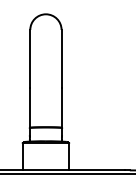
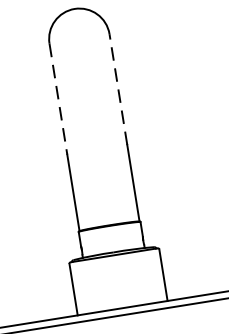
line: (30, 58) -> (58, 98), solid -> dashed
line: (61, 58) -> (118, 88), solid -> dashed

